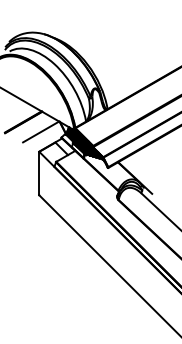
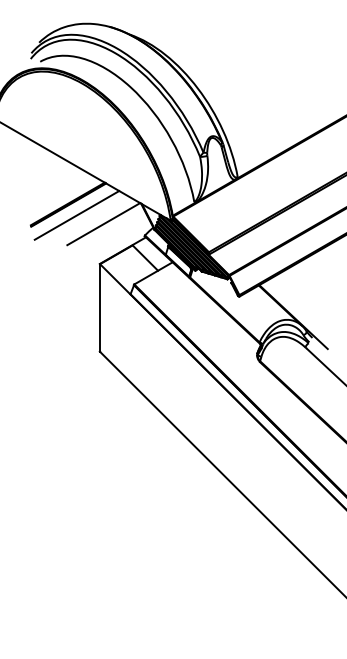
line: (27, 127) -> (76, 215), added

